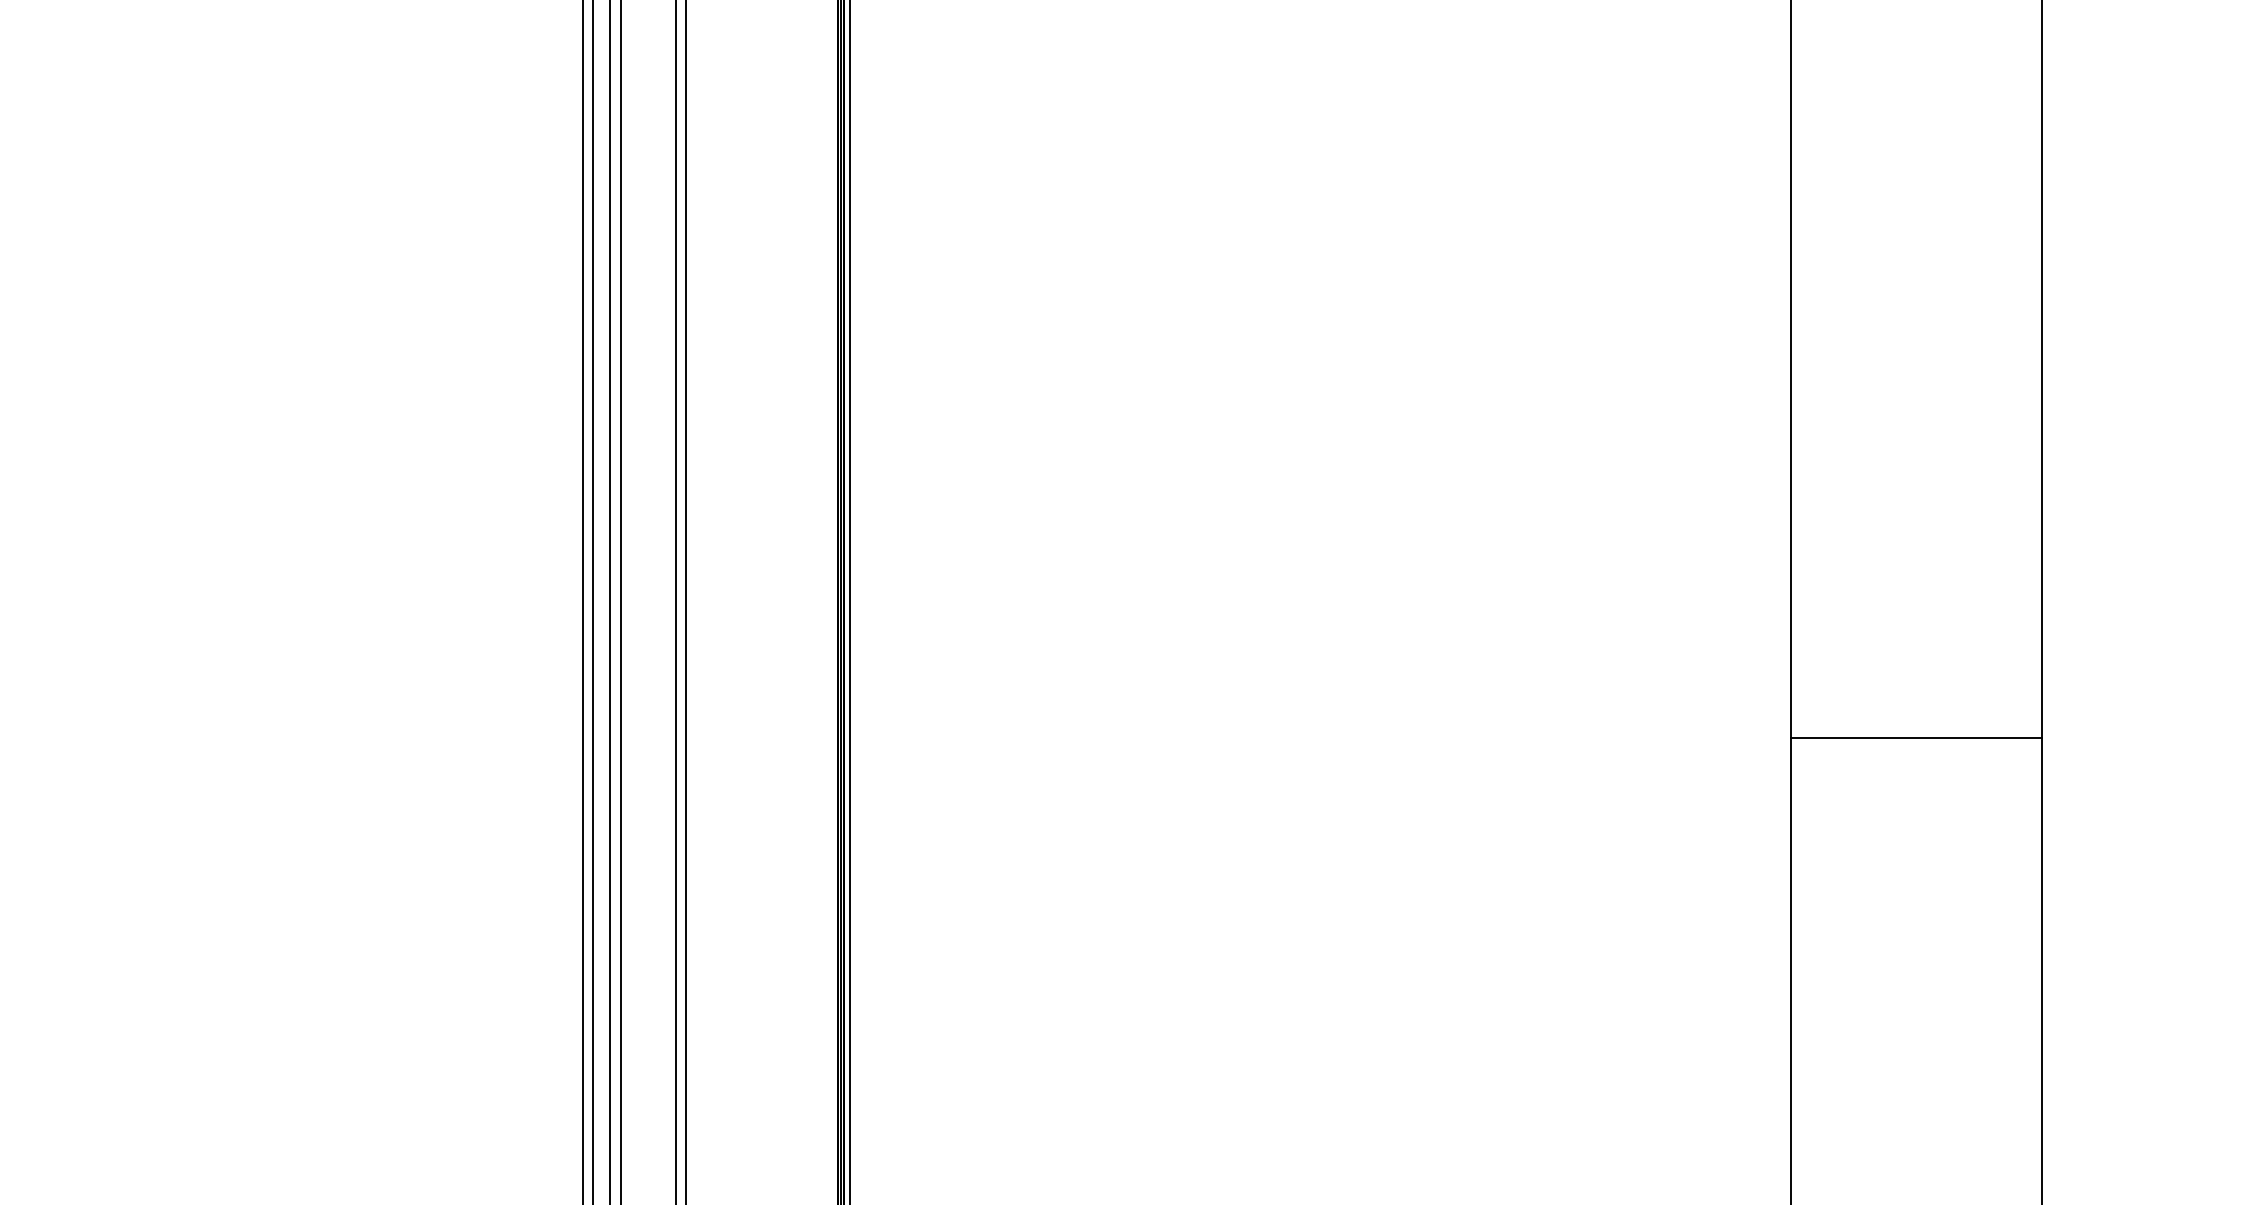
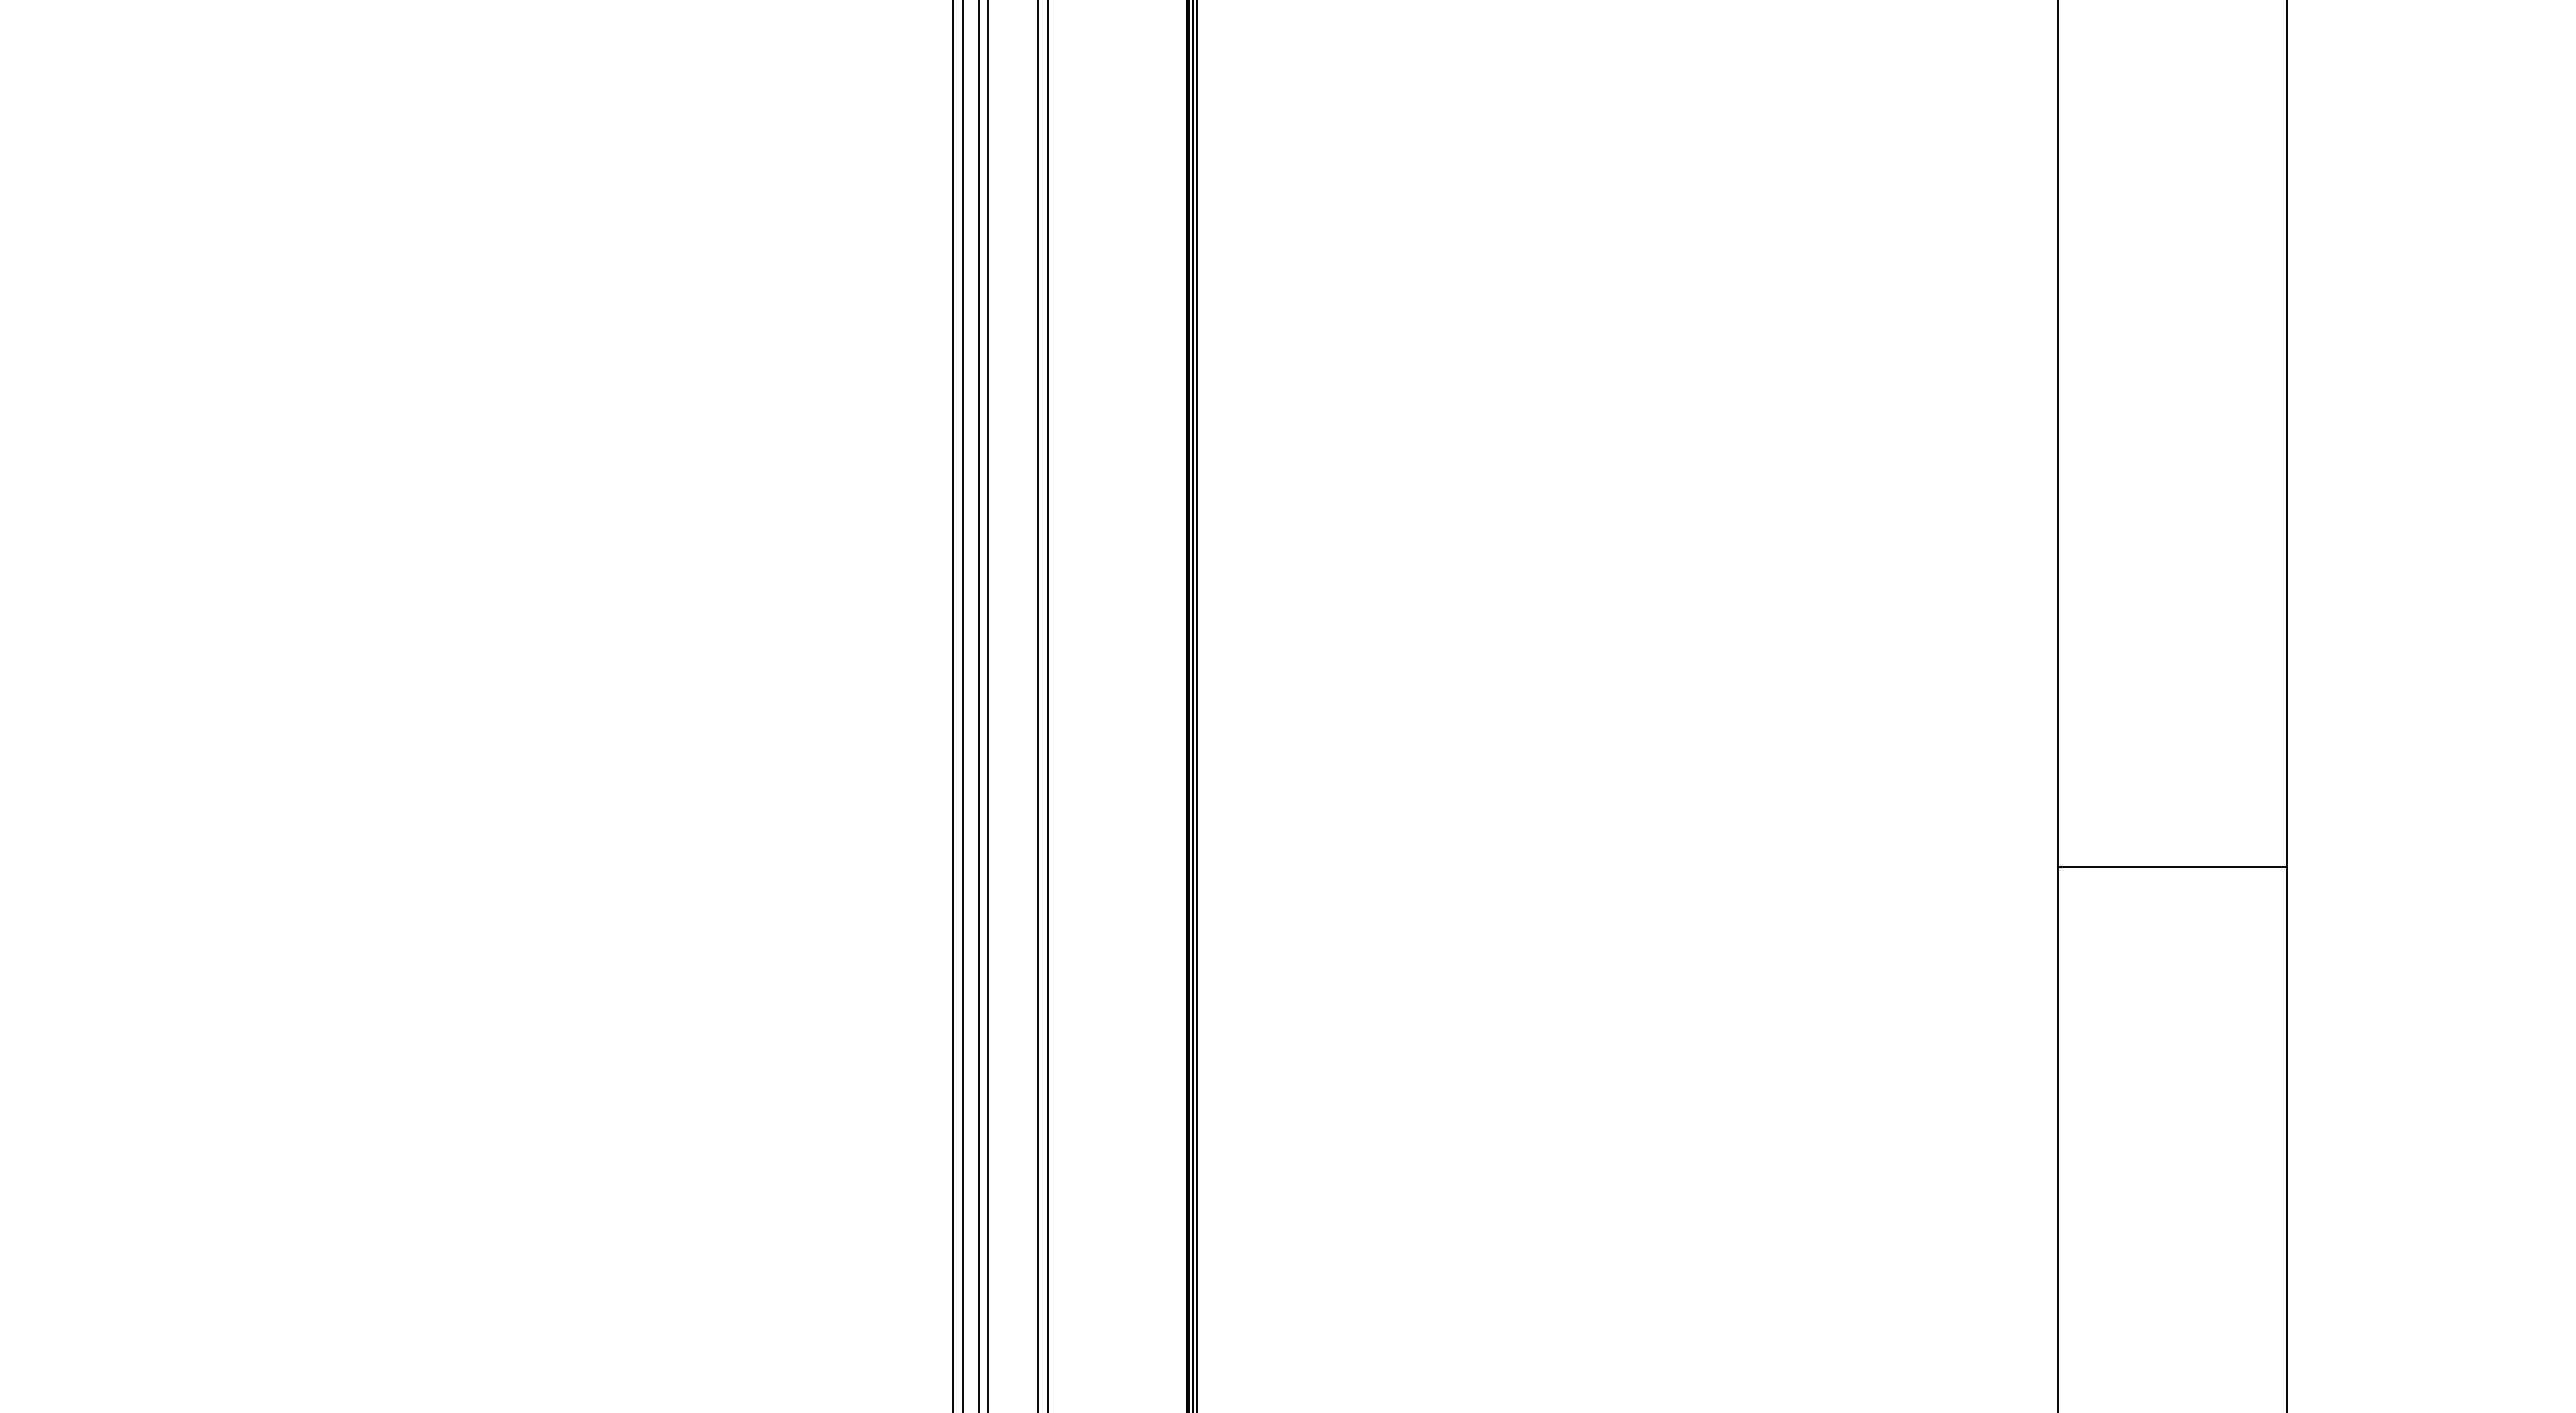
line: (1915, 738) -> (2171, 867), moved

